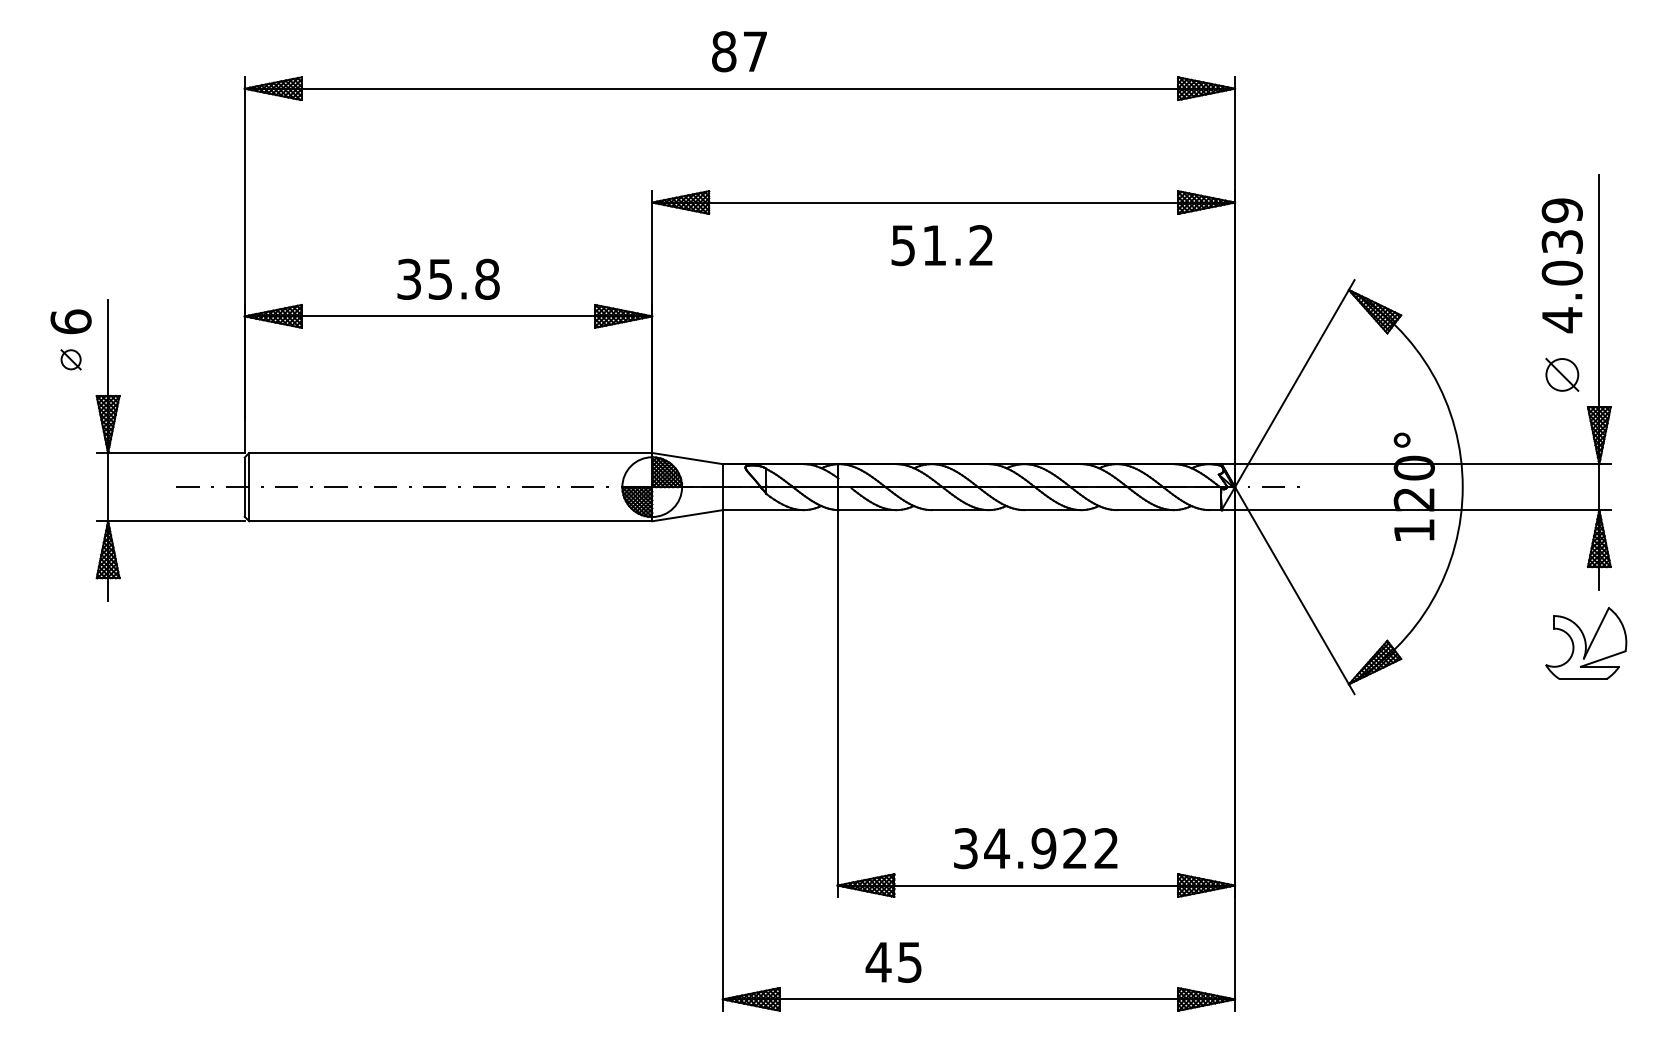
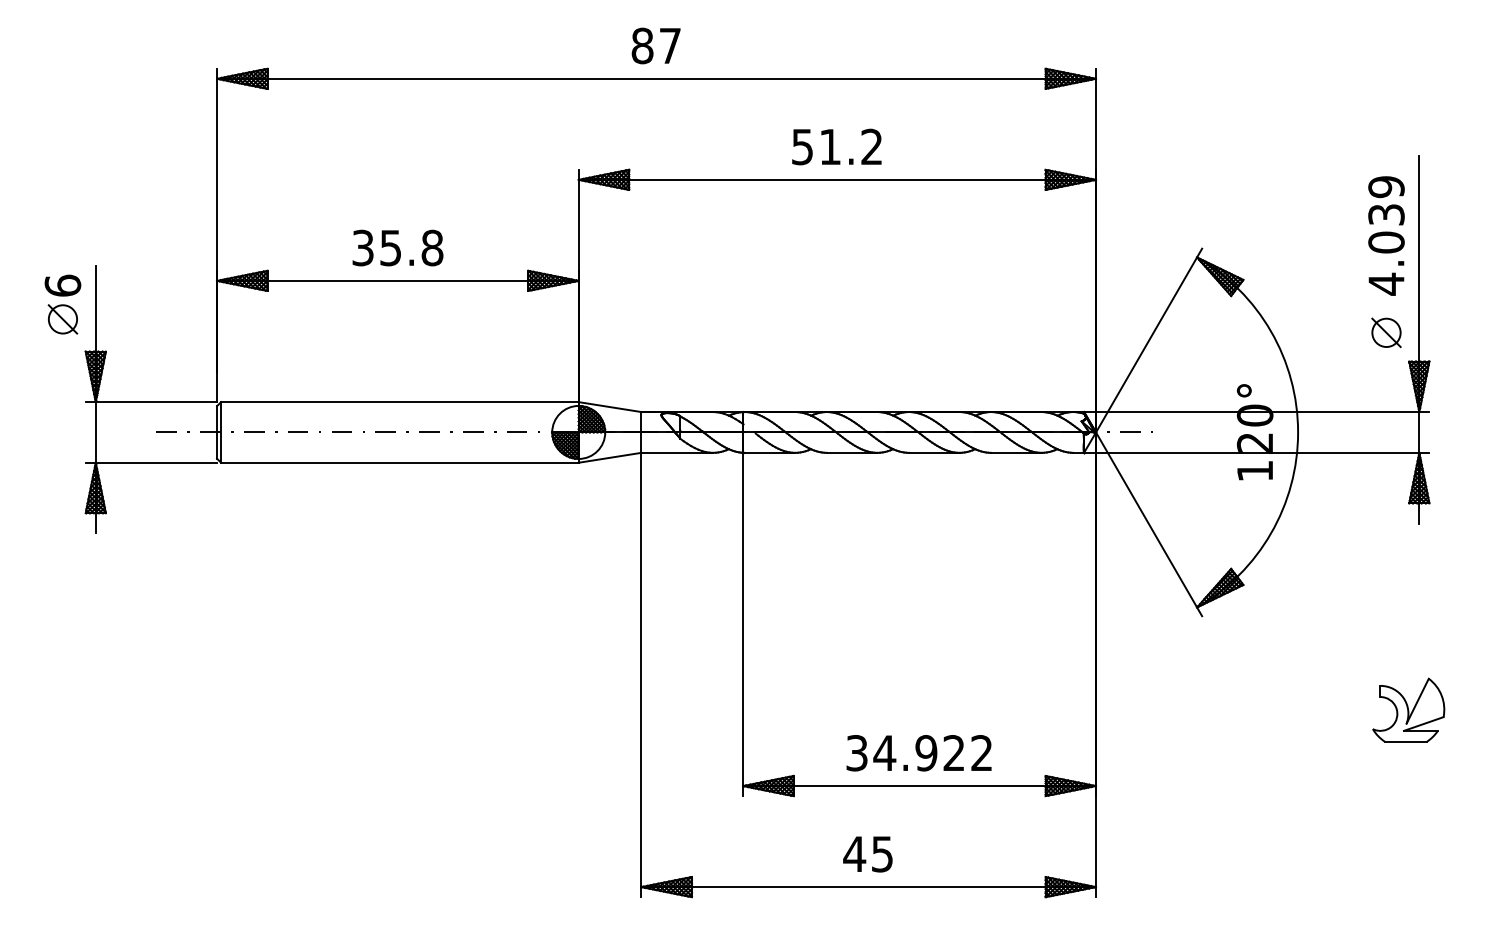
text: (941, 244) -> (836, 146), moved
part: (70, 359) -> (62, 319), size x1.67
part: (1586, 642) -> (1408, 709), moved
text: (893, 962) -> (867, 854), moved

